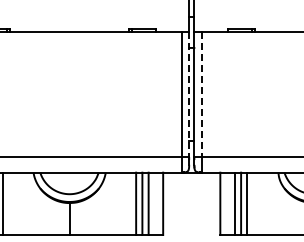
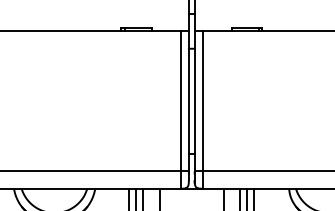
line: (189, 95) -> (189, 102), dashed -> solid
line: (201, 95) -> (202, 102), dashed -> solid

